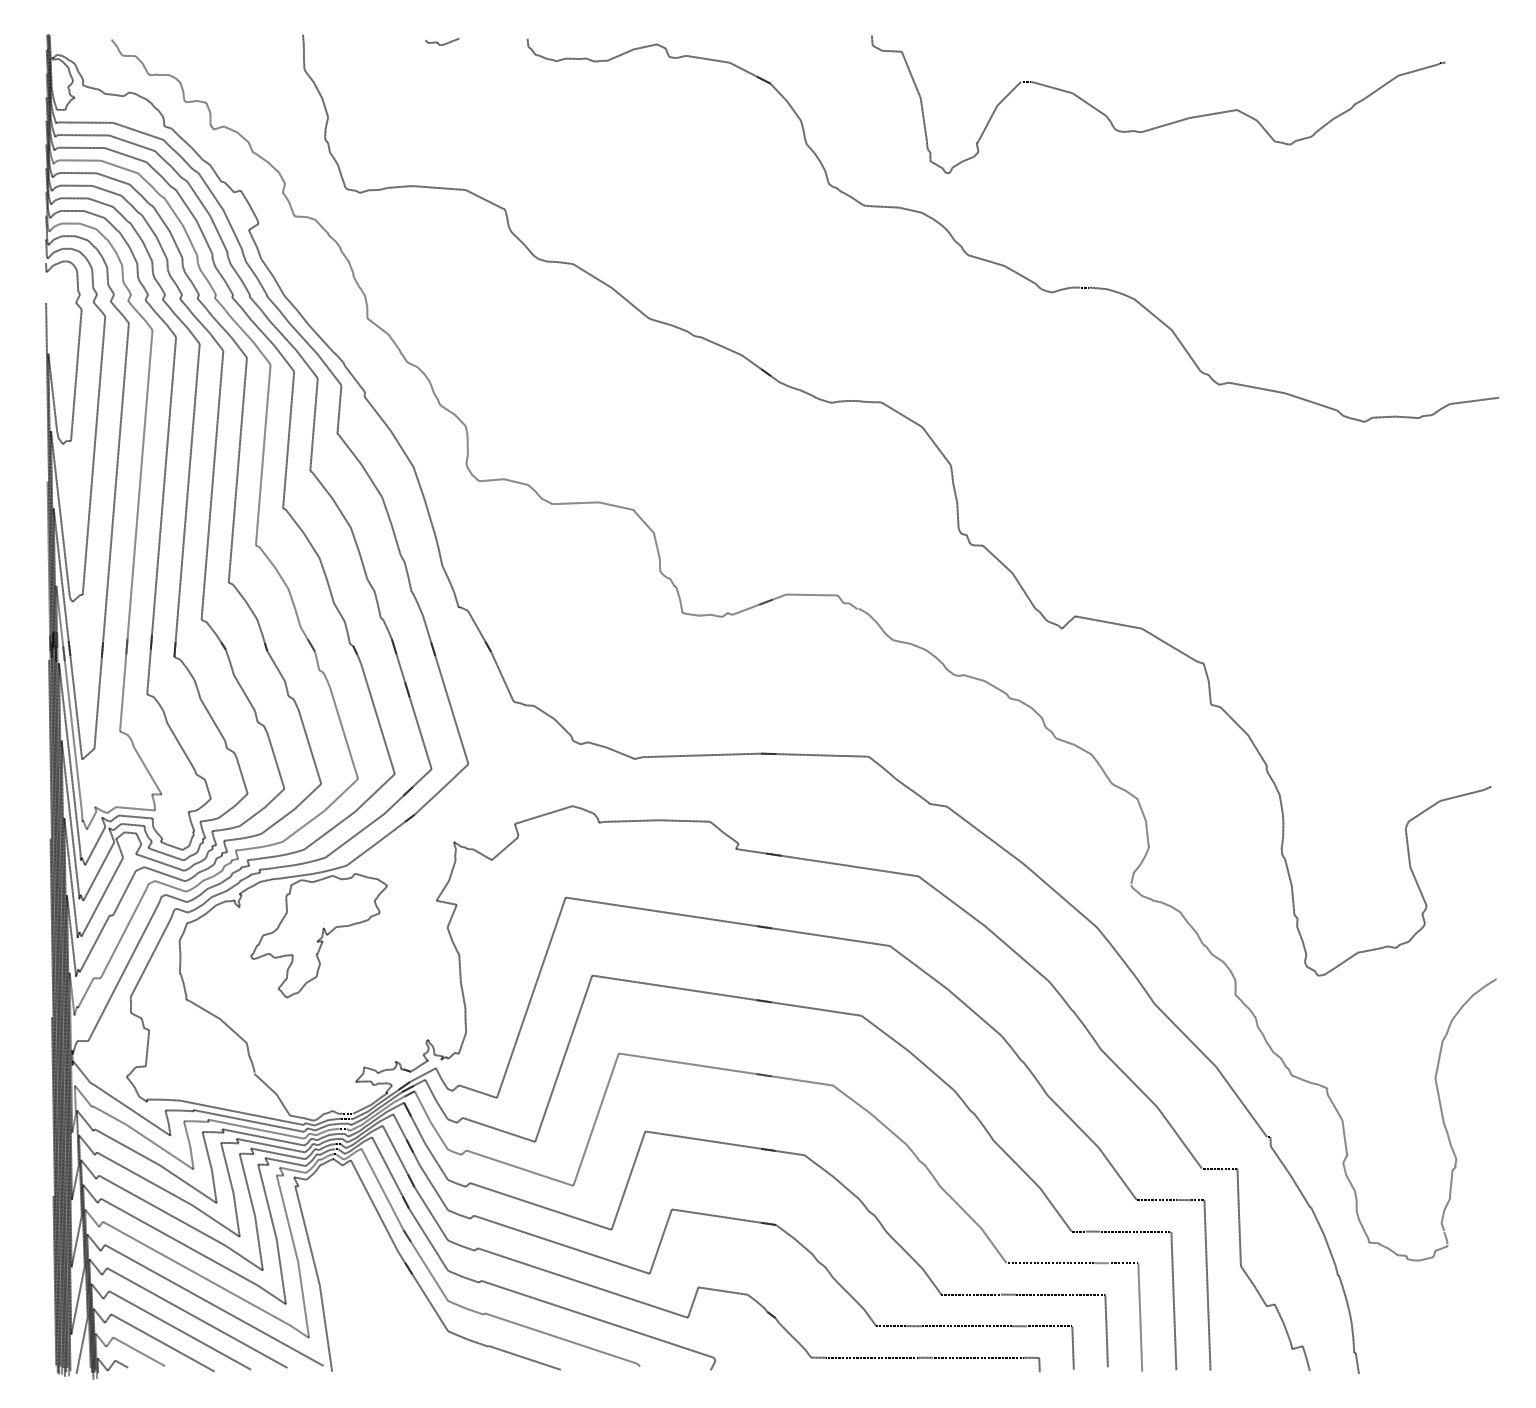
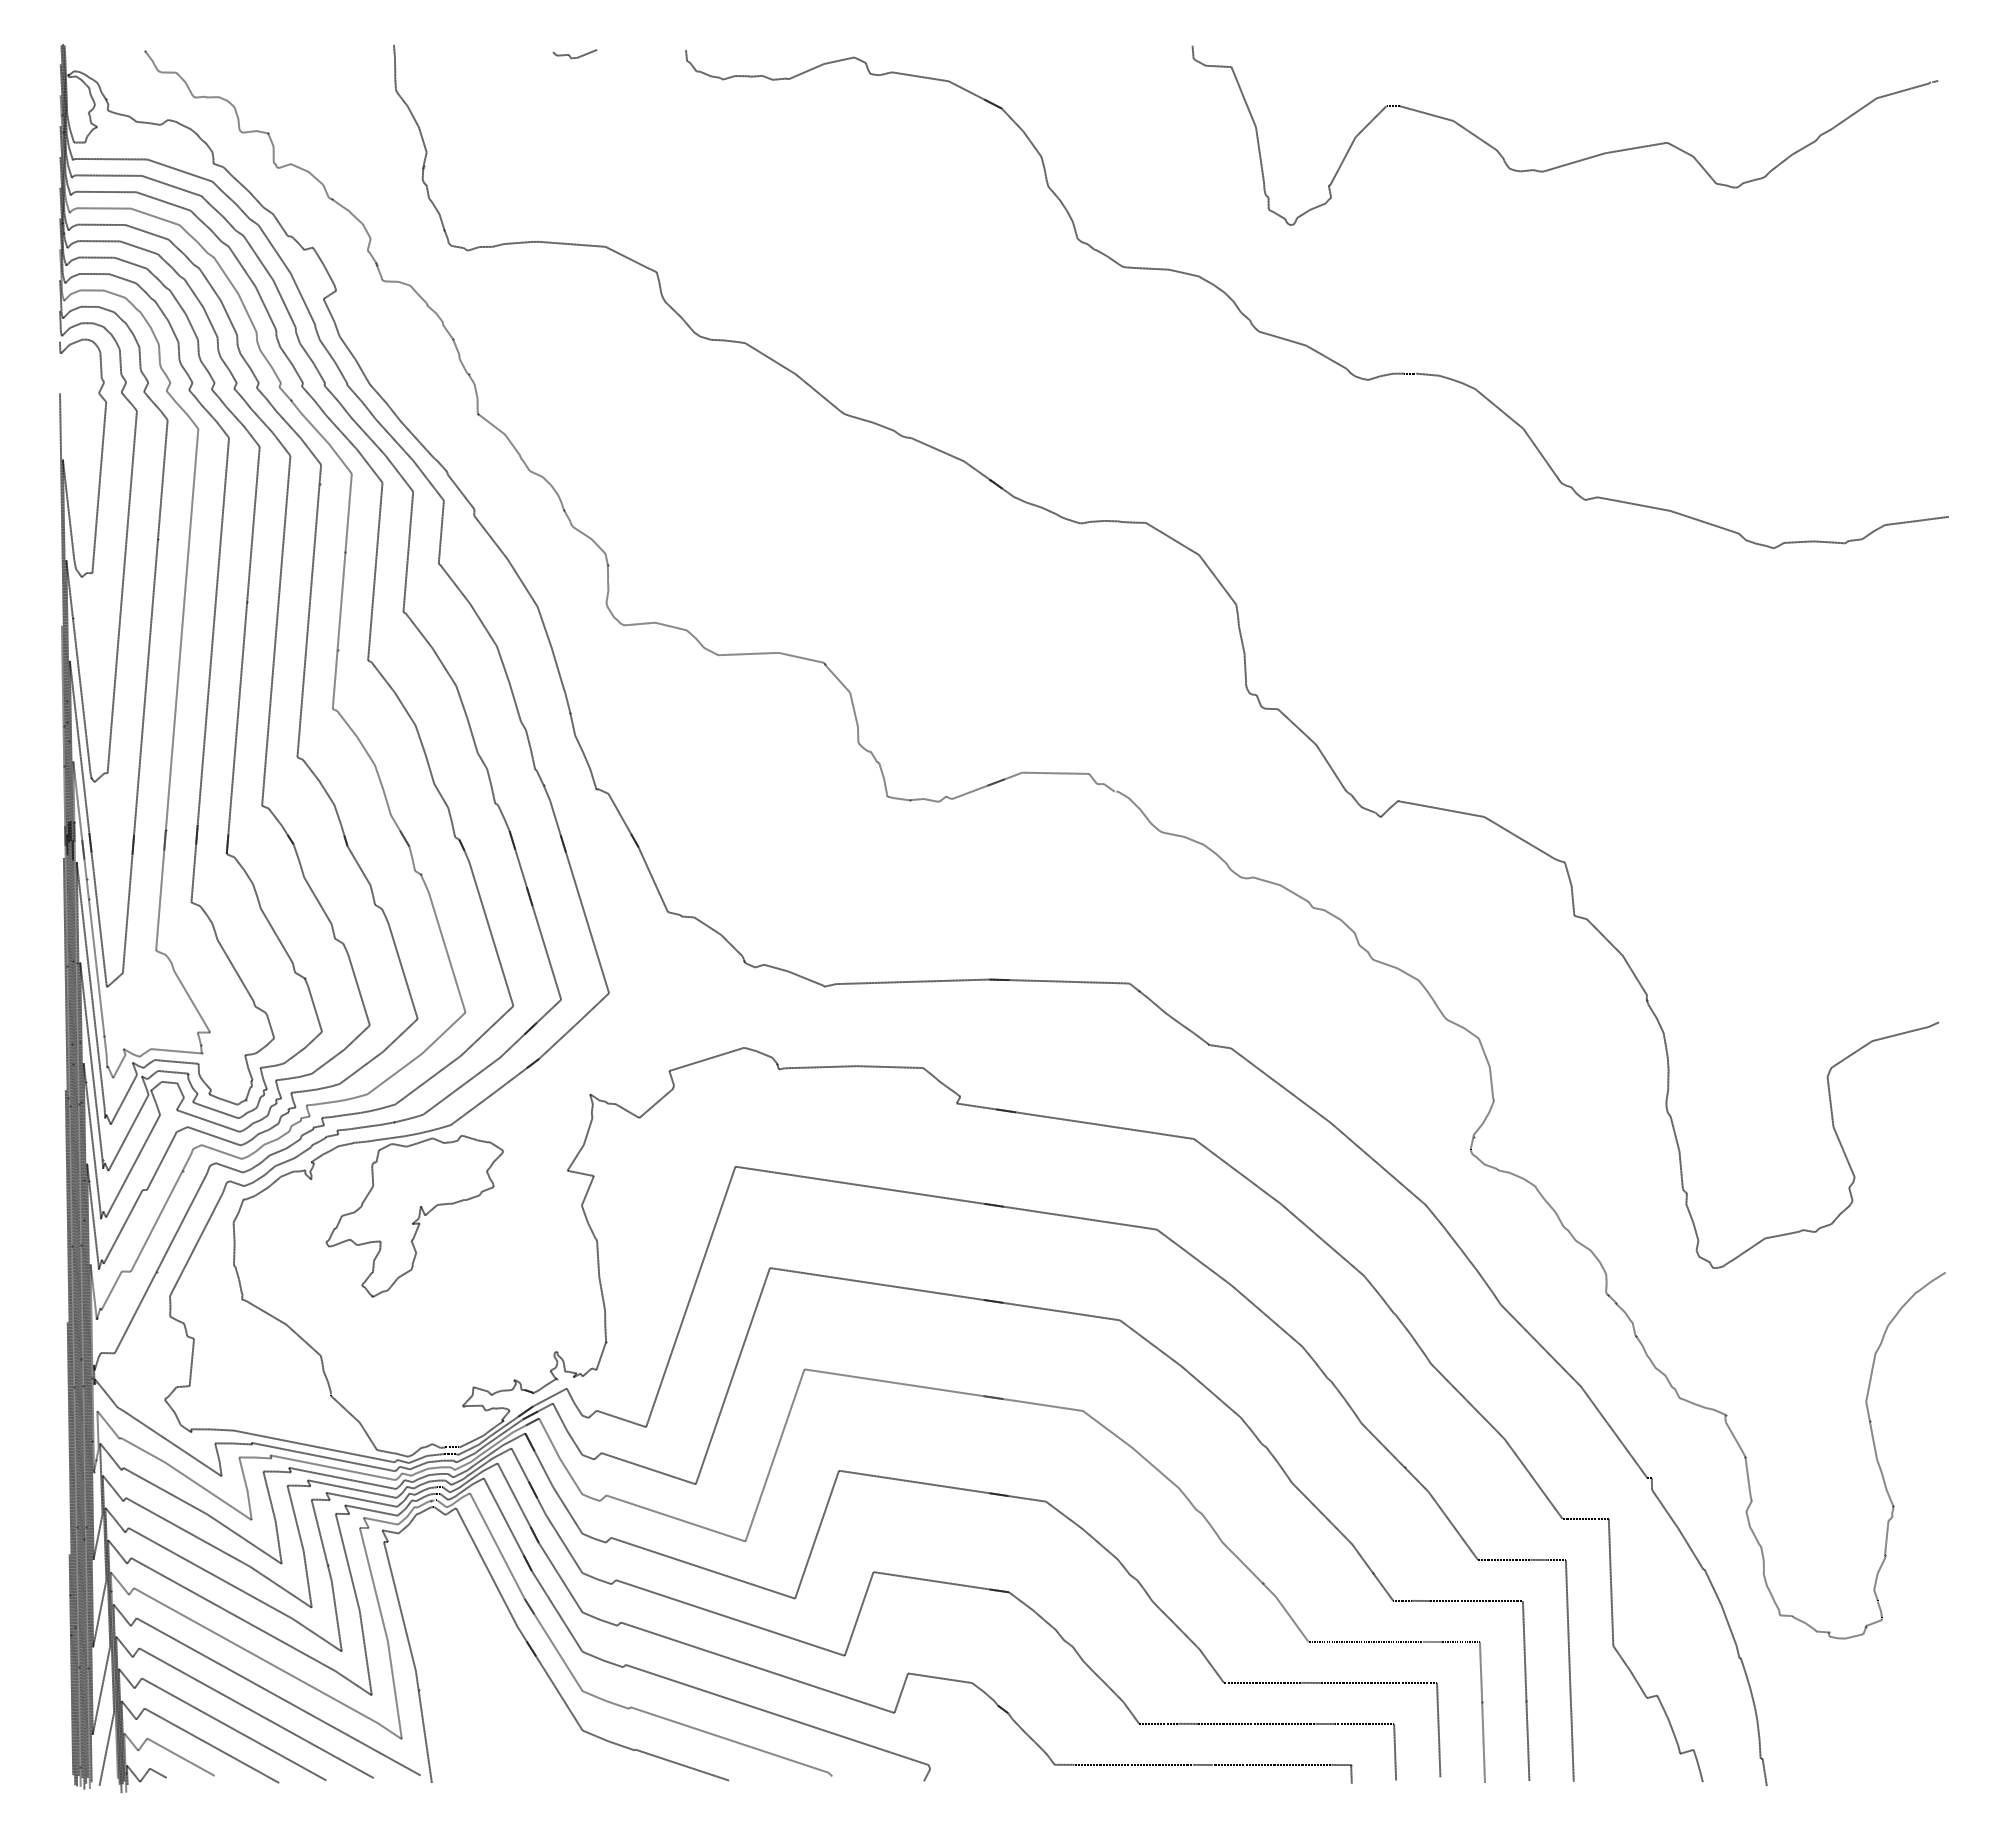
curve: (1164, 124) -> (1573, 161), moved

